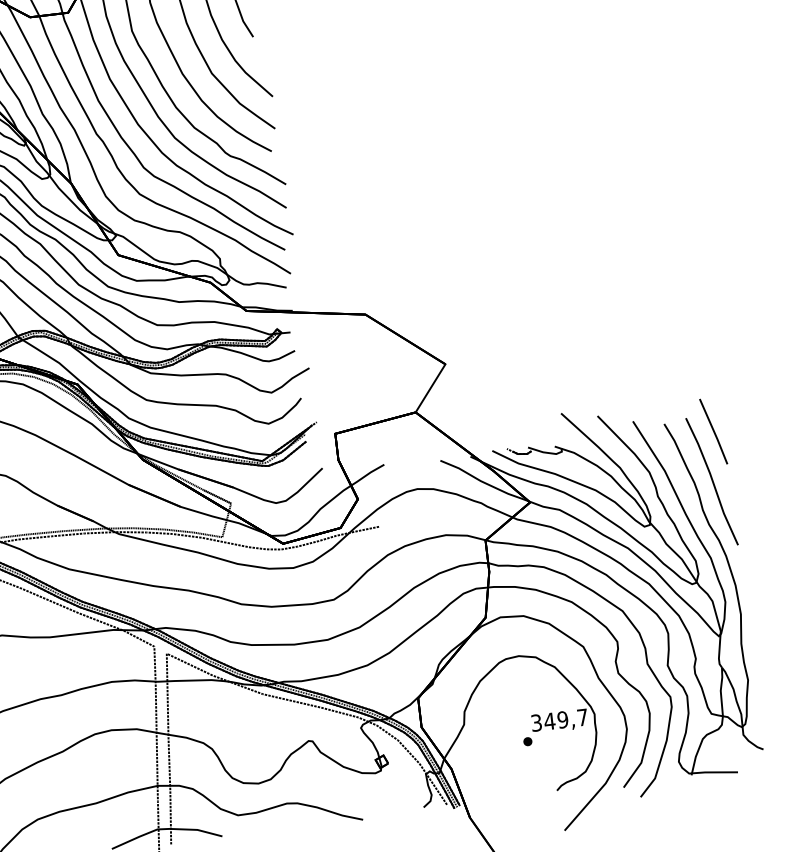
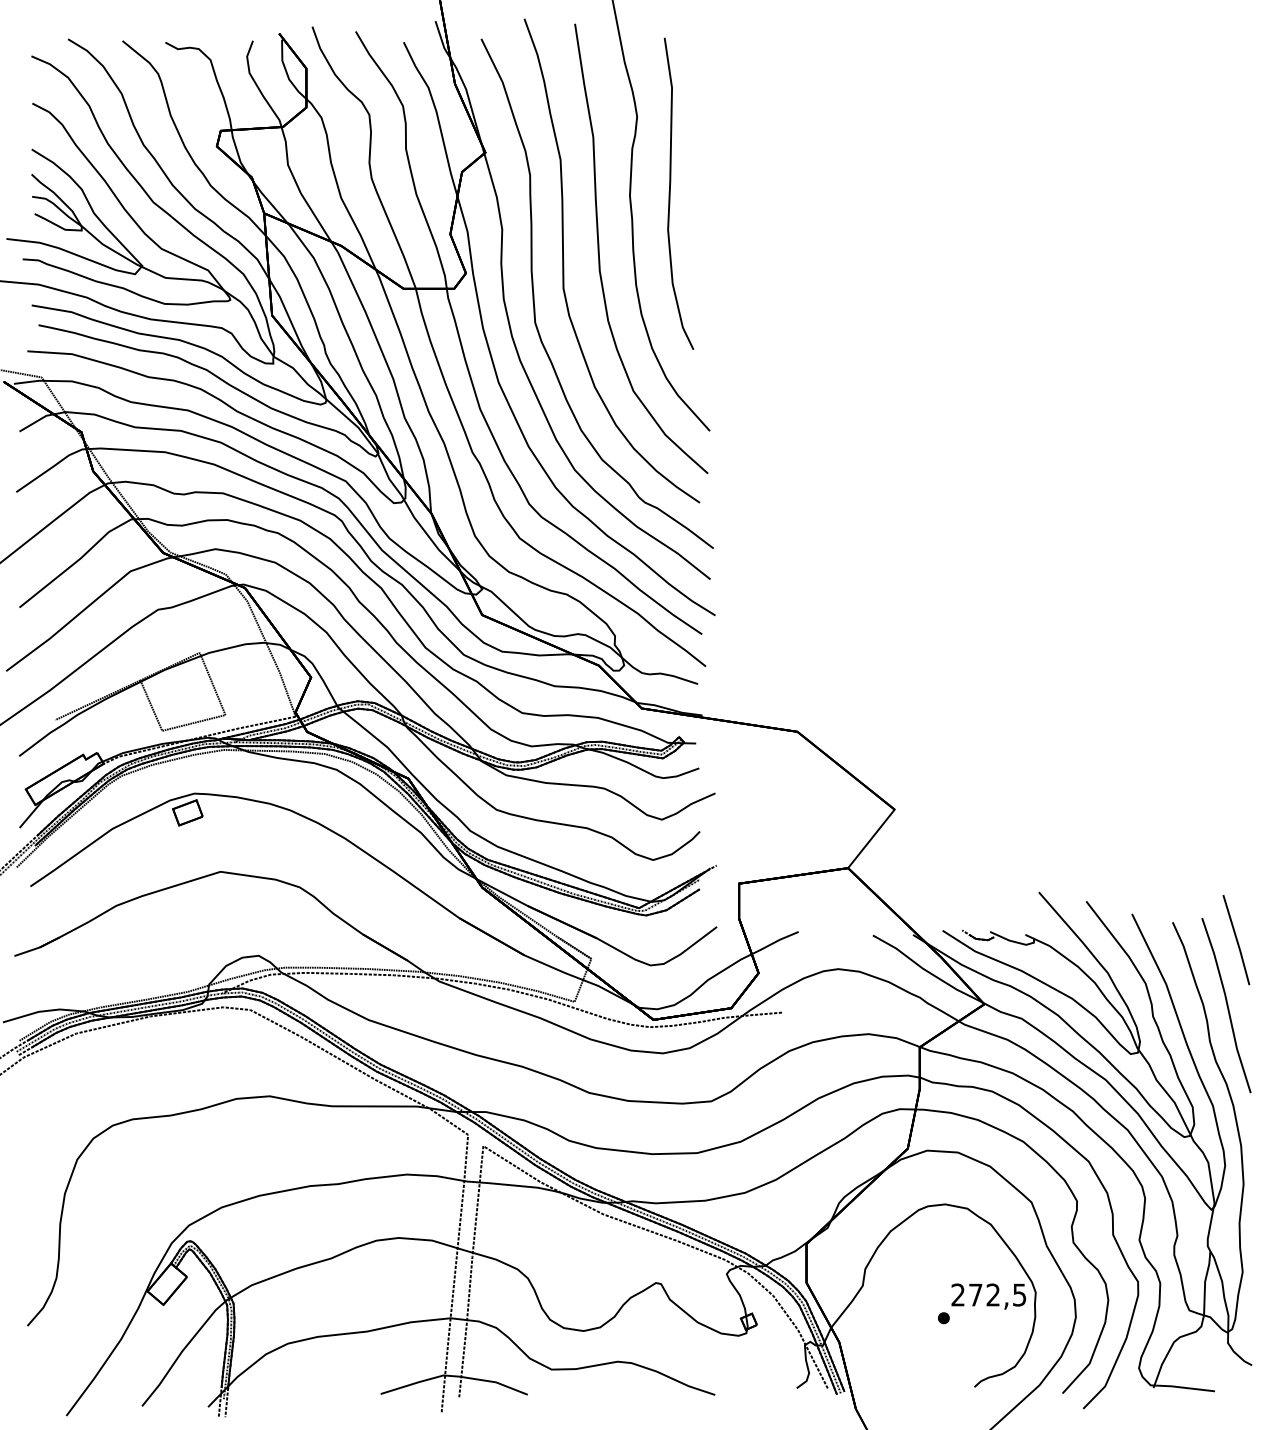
text: (559, 719) -> (988, 1294), 349,7 -> 272,5

